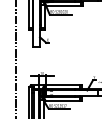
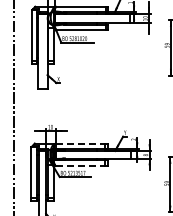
line: (63, 85) -> (80, 143), solid -> dashed
line: (63, 101) -> (80, 166), solid -> dashed

